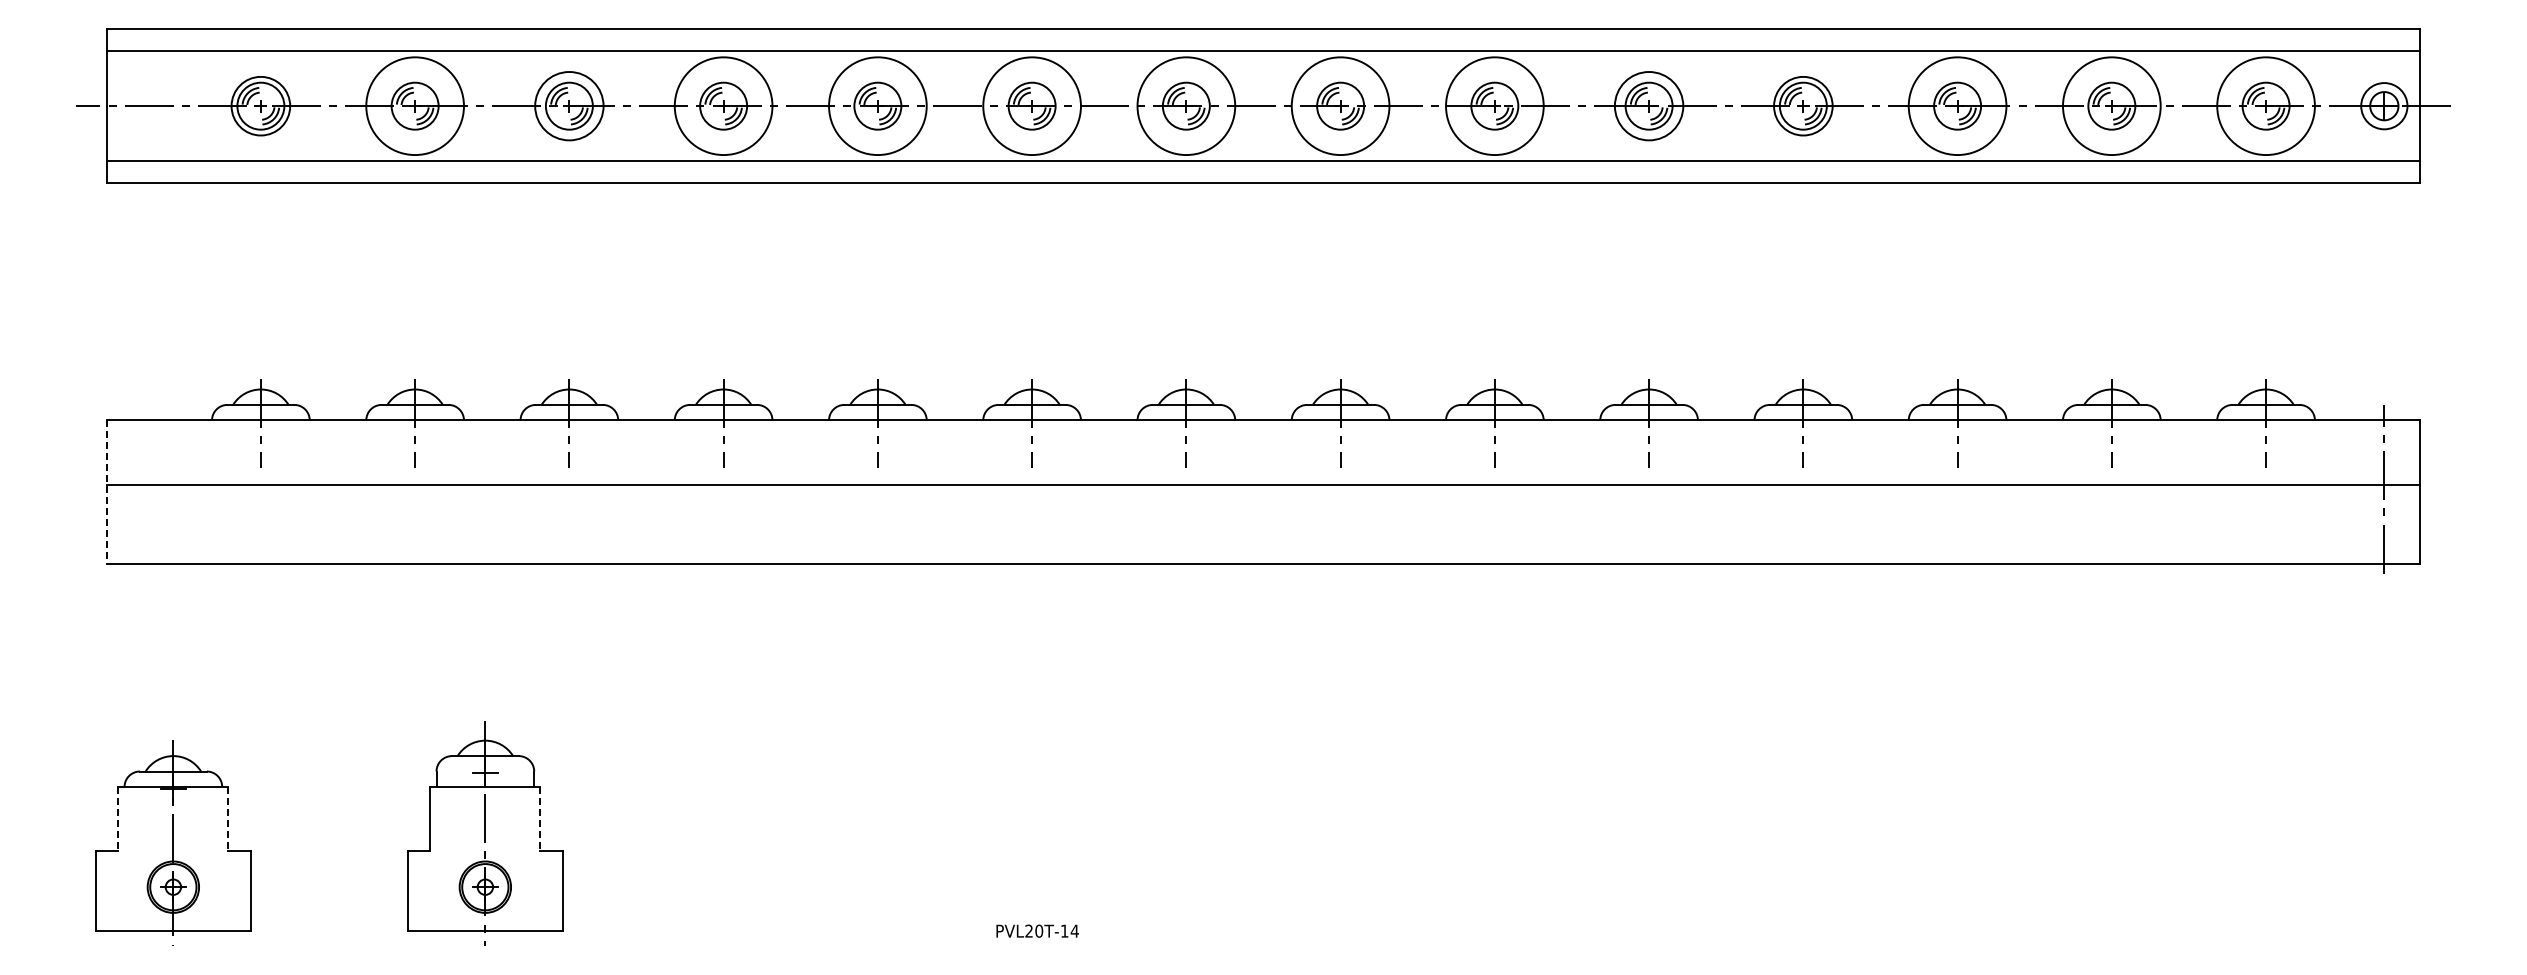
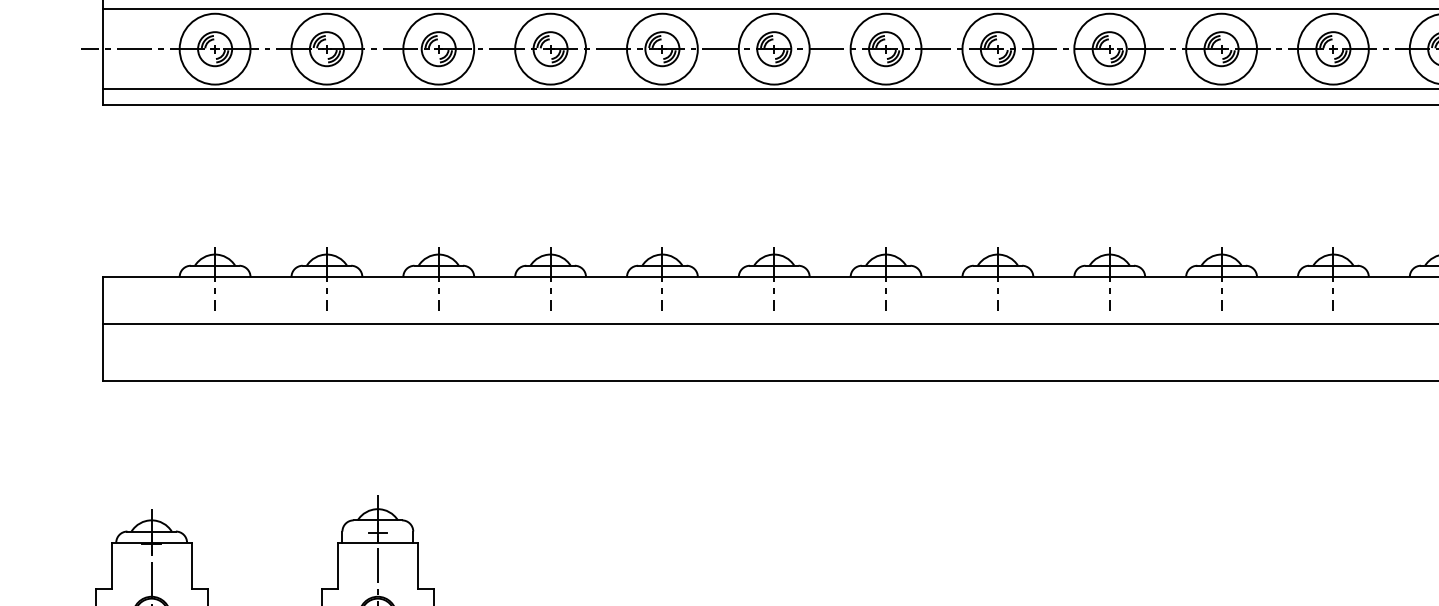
circle: (260, 106) -> (214, 49), size x1.67
circle: (569, 106) -> (438, 49), size x1.43
circle: (1648, 106) -> (1221, 49), size x1.43
circle: (1803, 106) -> (1333, 49), size x1.67
line: (106, 492) -> (103, 329), dashed -> solid
line: (118, 819) -> (111, 566), dashed -> solid
line: (228, 819) -> (191, 566), dashed -> solid
line: (540, 819) -> (417, 566), dashed -> solid

